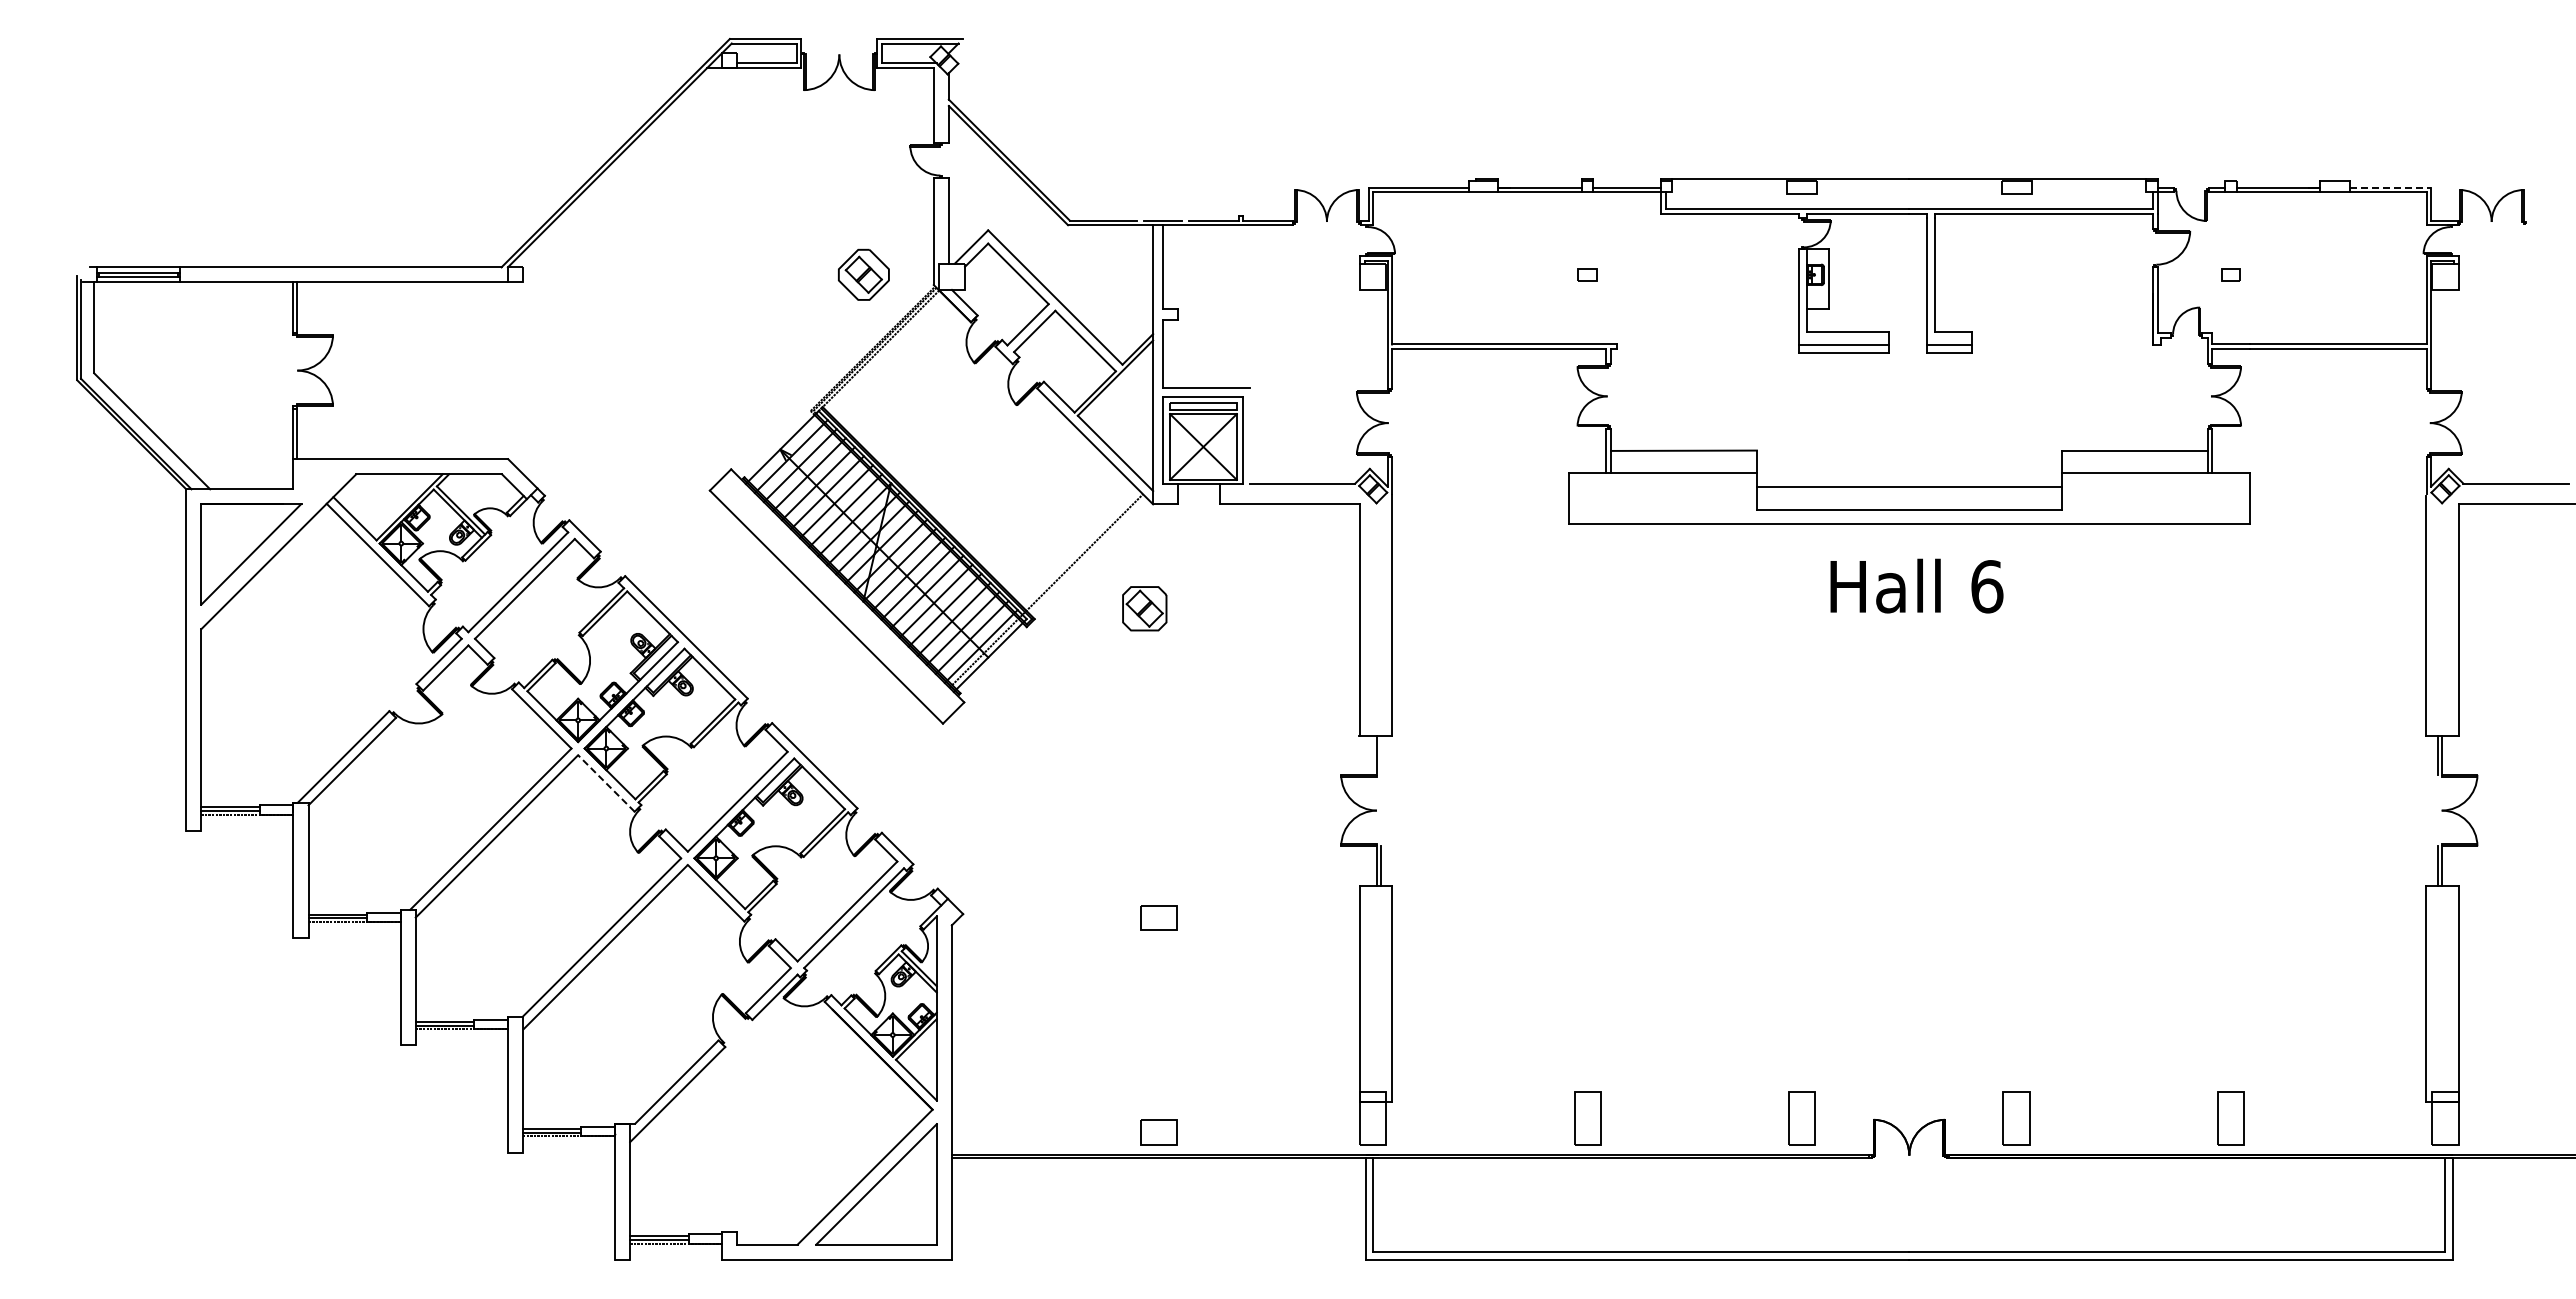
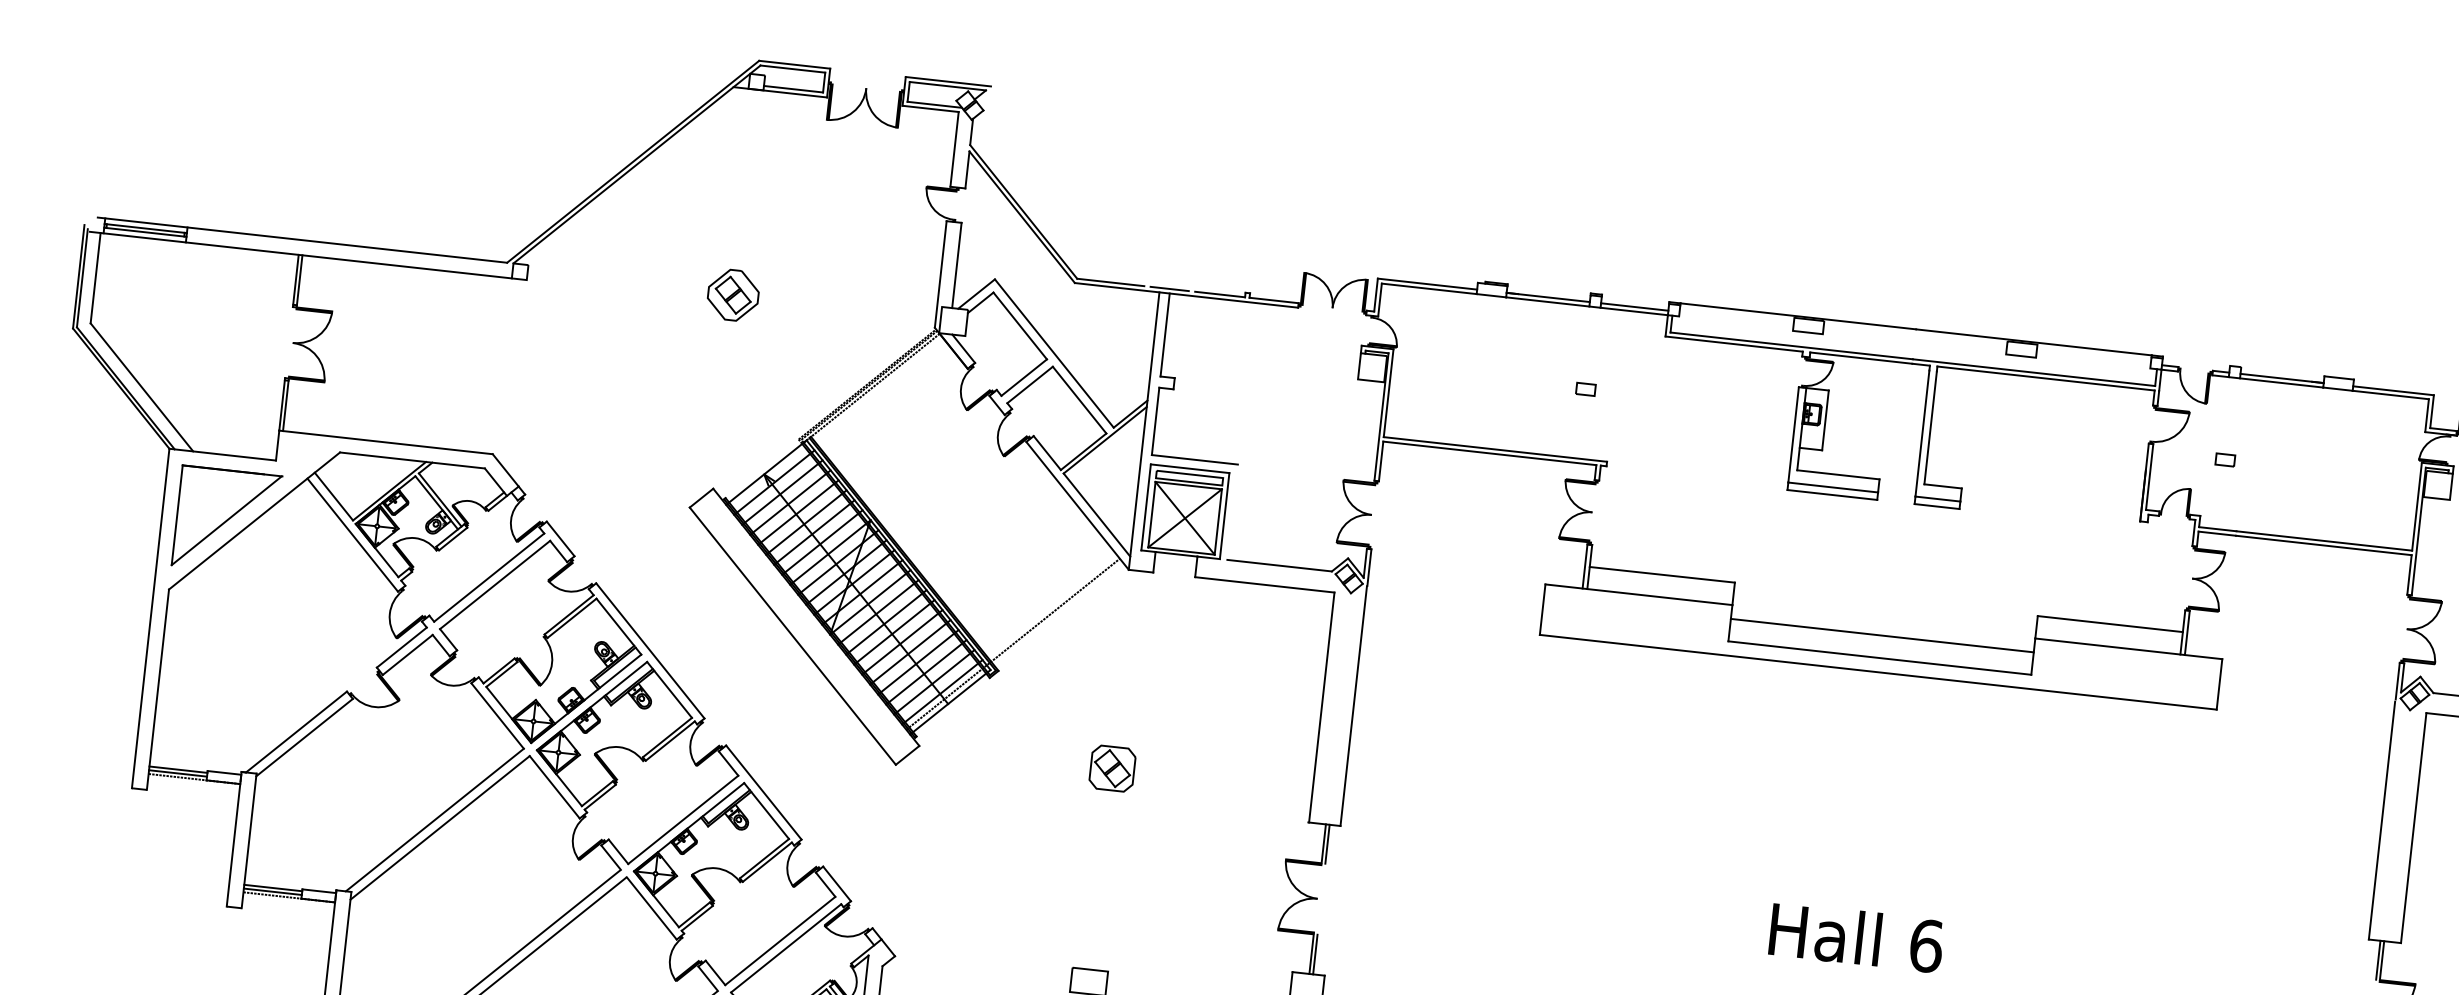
line: (2390, 187) -> (2393, 390), dashed -> solid
part: (863, 274) -> (732, 294), moved
text: (1916, 585) -> (1856, 937), moved
part: (1144, 608) -> (1112, 768), moved
line: (1380, 754) -> (1327, 843), added
line: (606, 783) -> (554, 787), dashed -> solid

